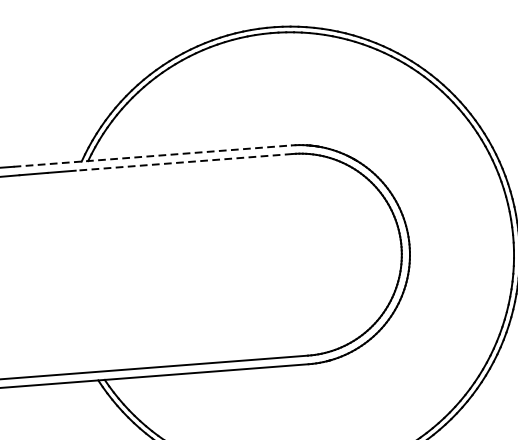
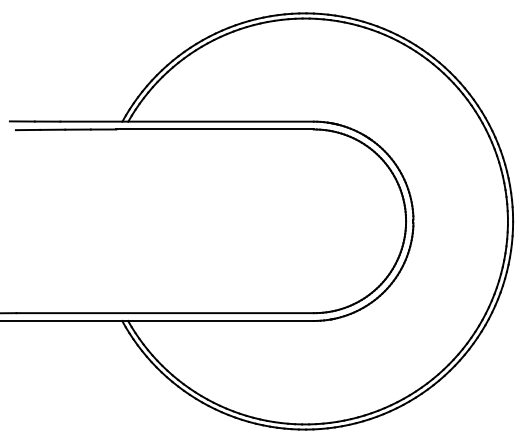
line: (153, 155) -> (187, 121), dashed -> solid
line: (184, 162) -> (215, 129), dashed -> solid

